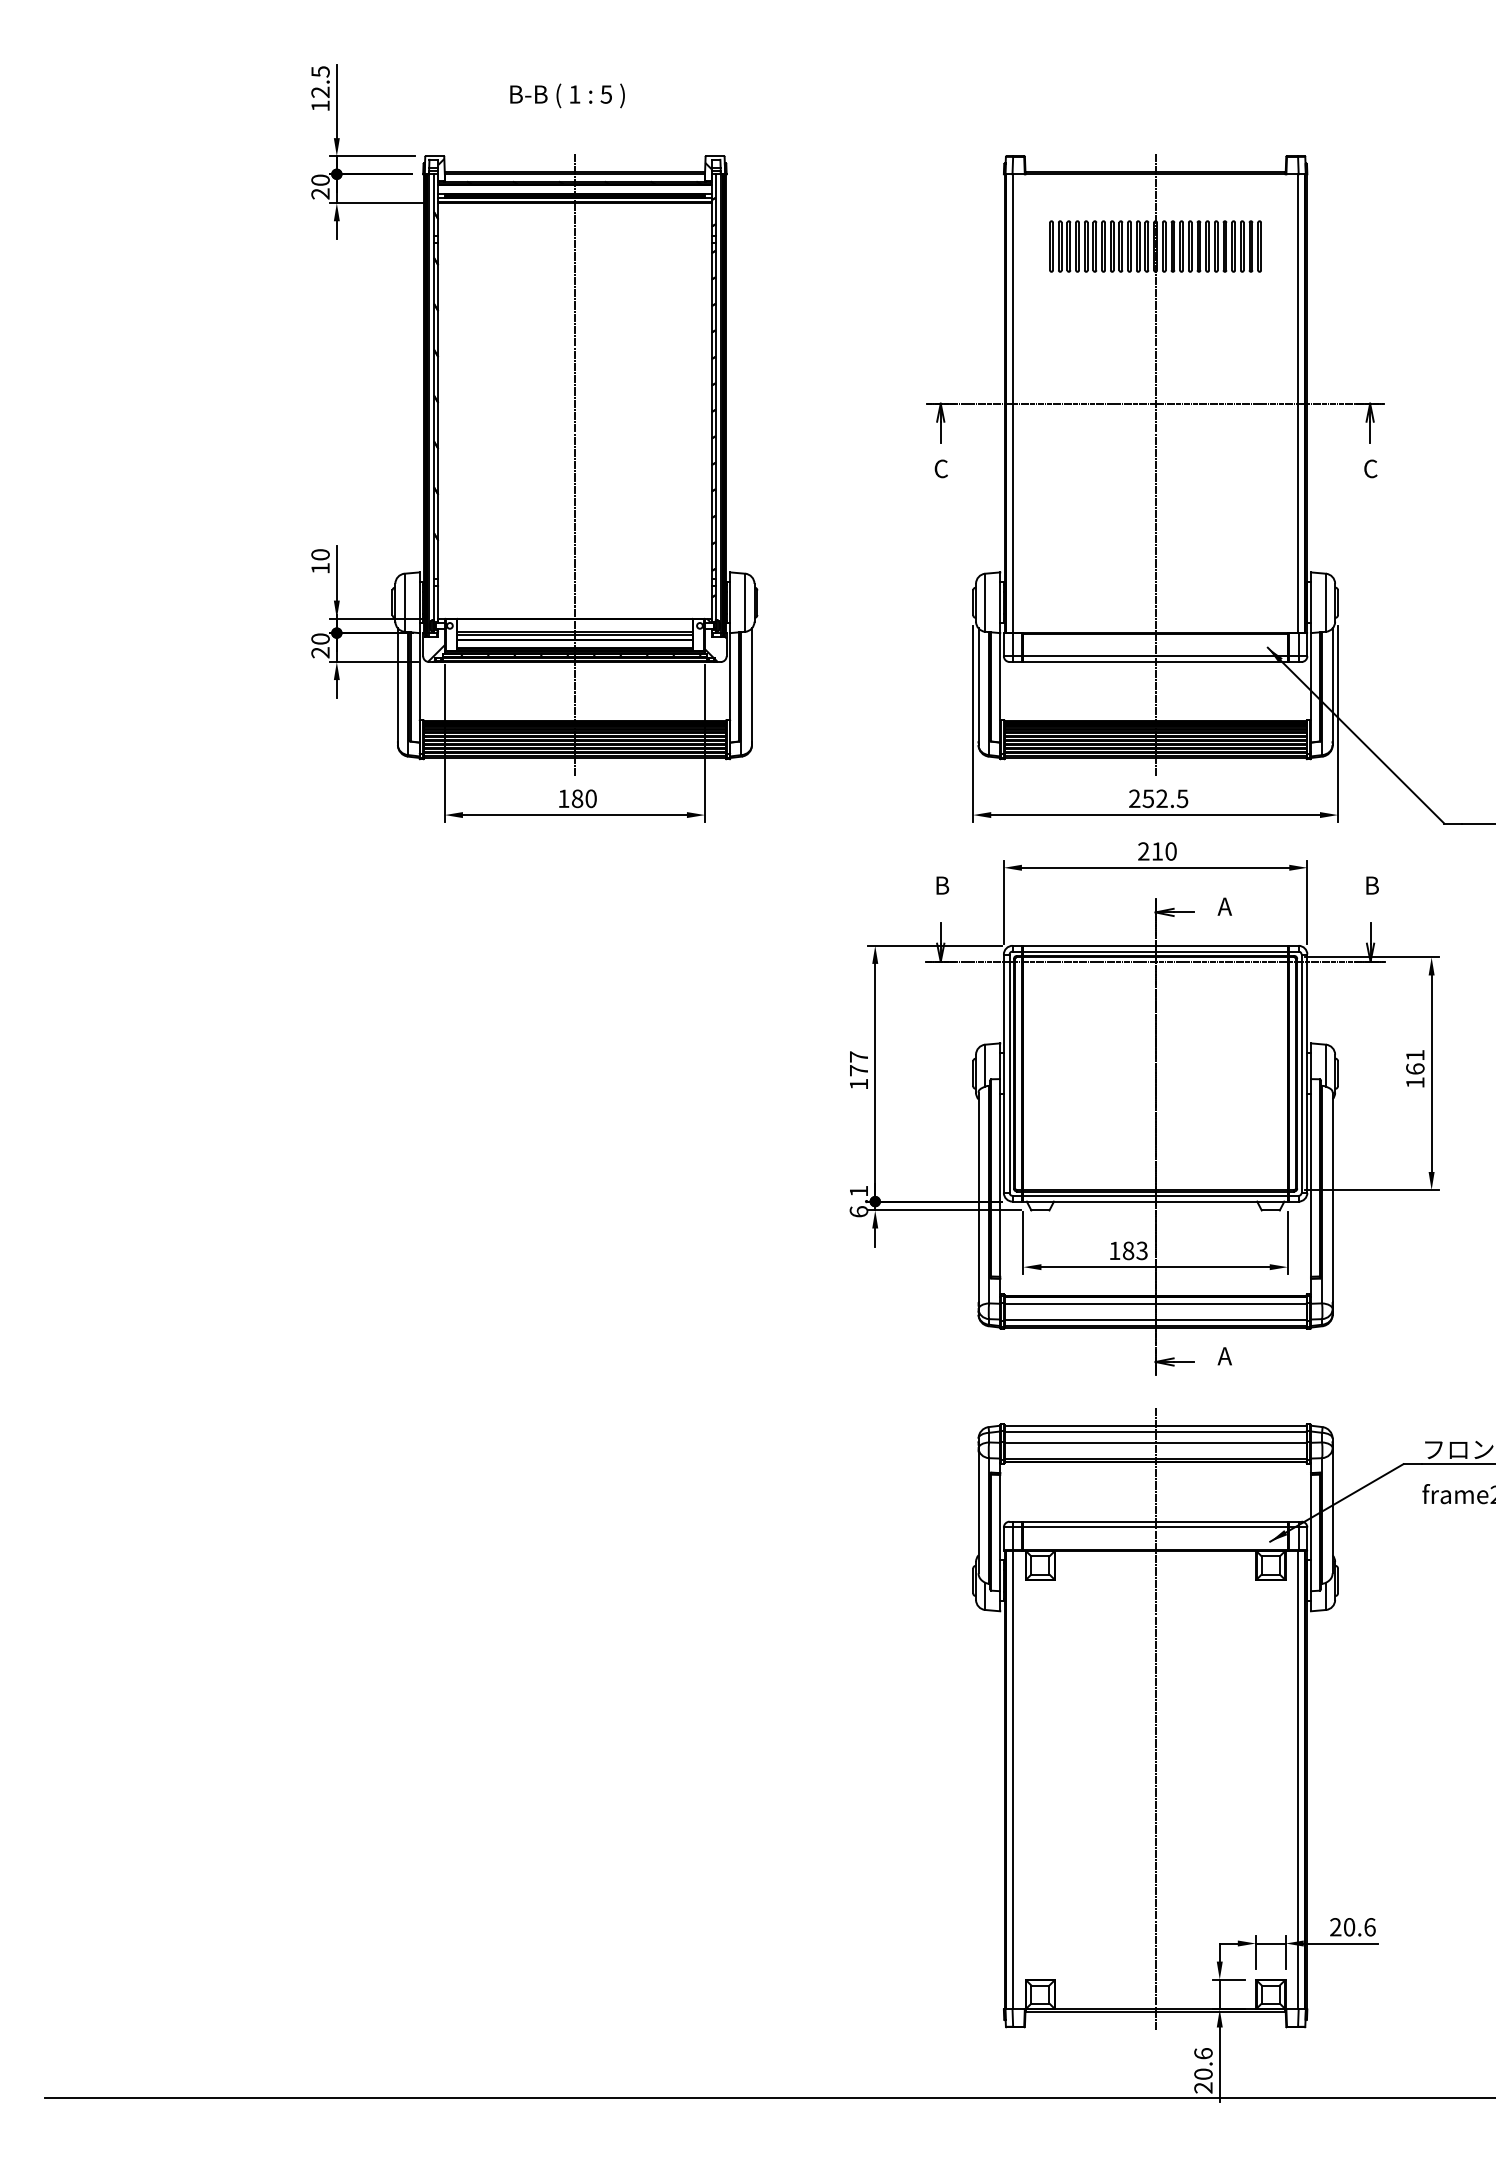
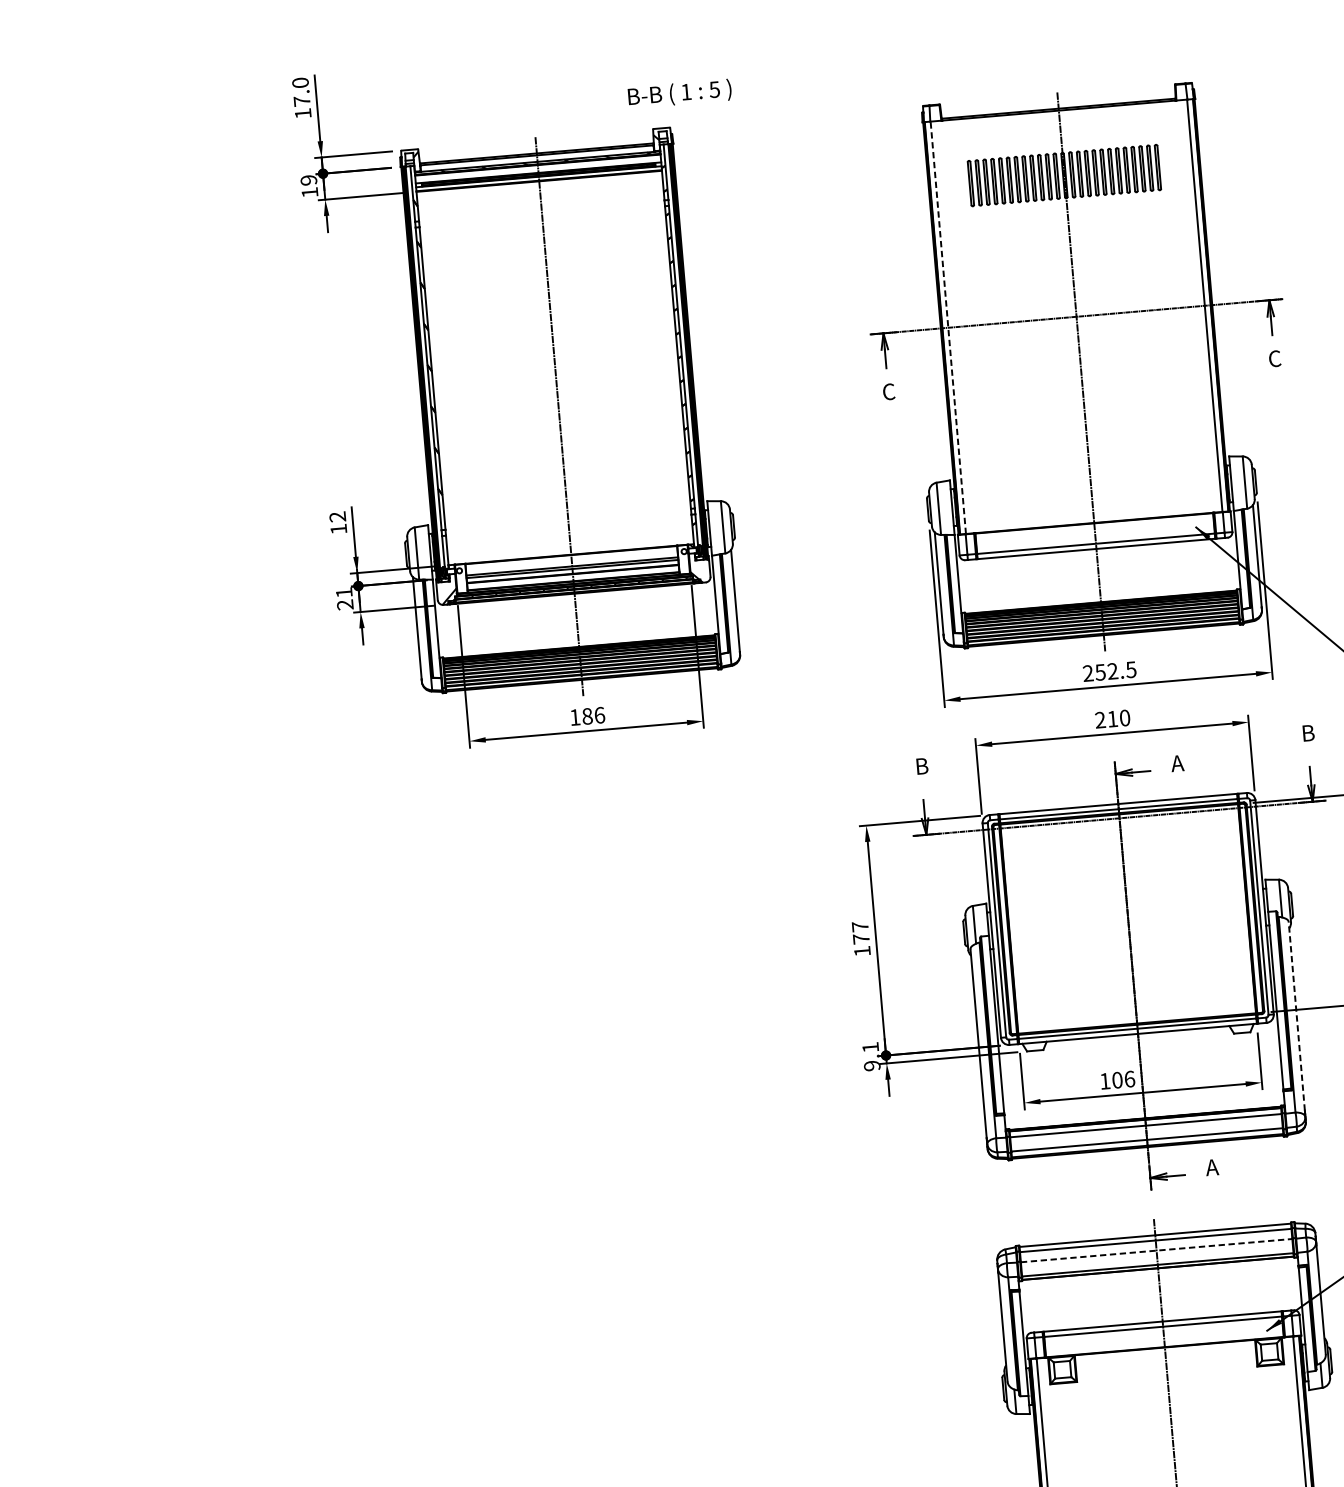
text: (320, 81) -> (301, 91), 12.5 -> 17.0
text: (567, 95) -> (679, 93), moved
text: (320, 186) -> (309, 185), 20 -> 19
line: (1012, 403) -> (947, 327), solid -> dashed
text: (320, 554) -> (337, 516), 10 -> 12
text: (320, 638) -> (344, 592), 20 -> 21
text: (590, 798) -> (599, 715), 180 -> 186
line: (1332, 1197) -> (1296, 1016), solid -> dashed
text: (858, 1211) -> (871, 1065), 6.1 -> 9.1
text: (1135, 1250) -> (1123, 1079), 183 -> 106
line: (1156, 1442) -> (1157, 1250), solid -> dashed

